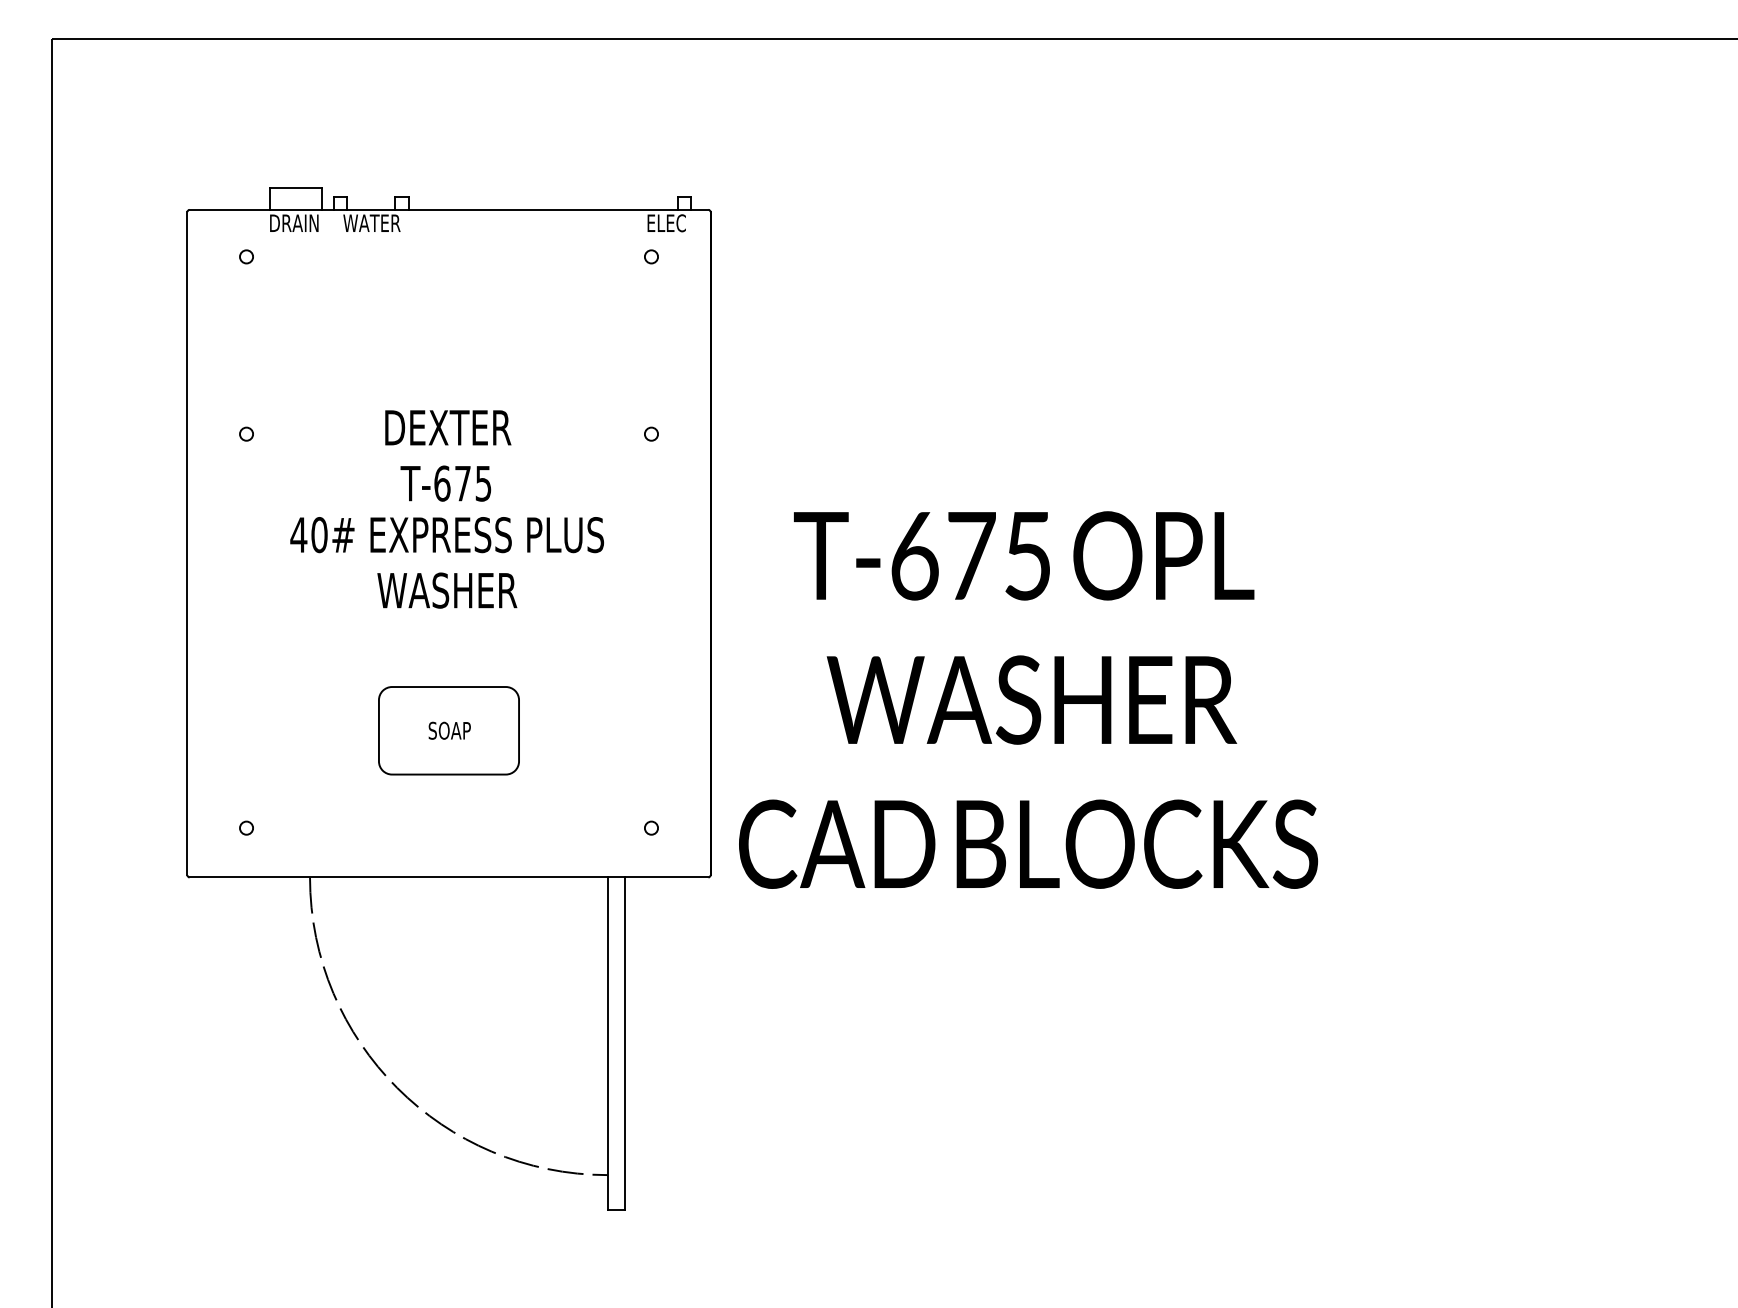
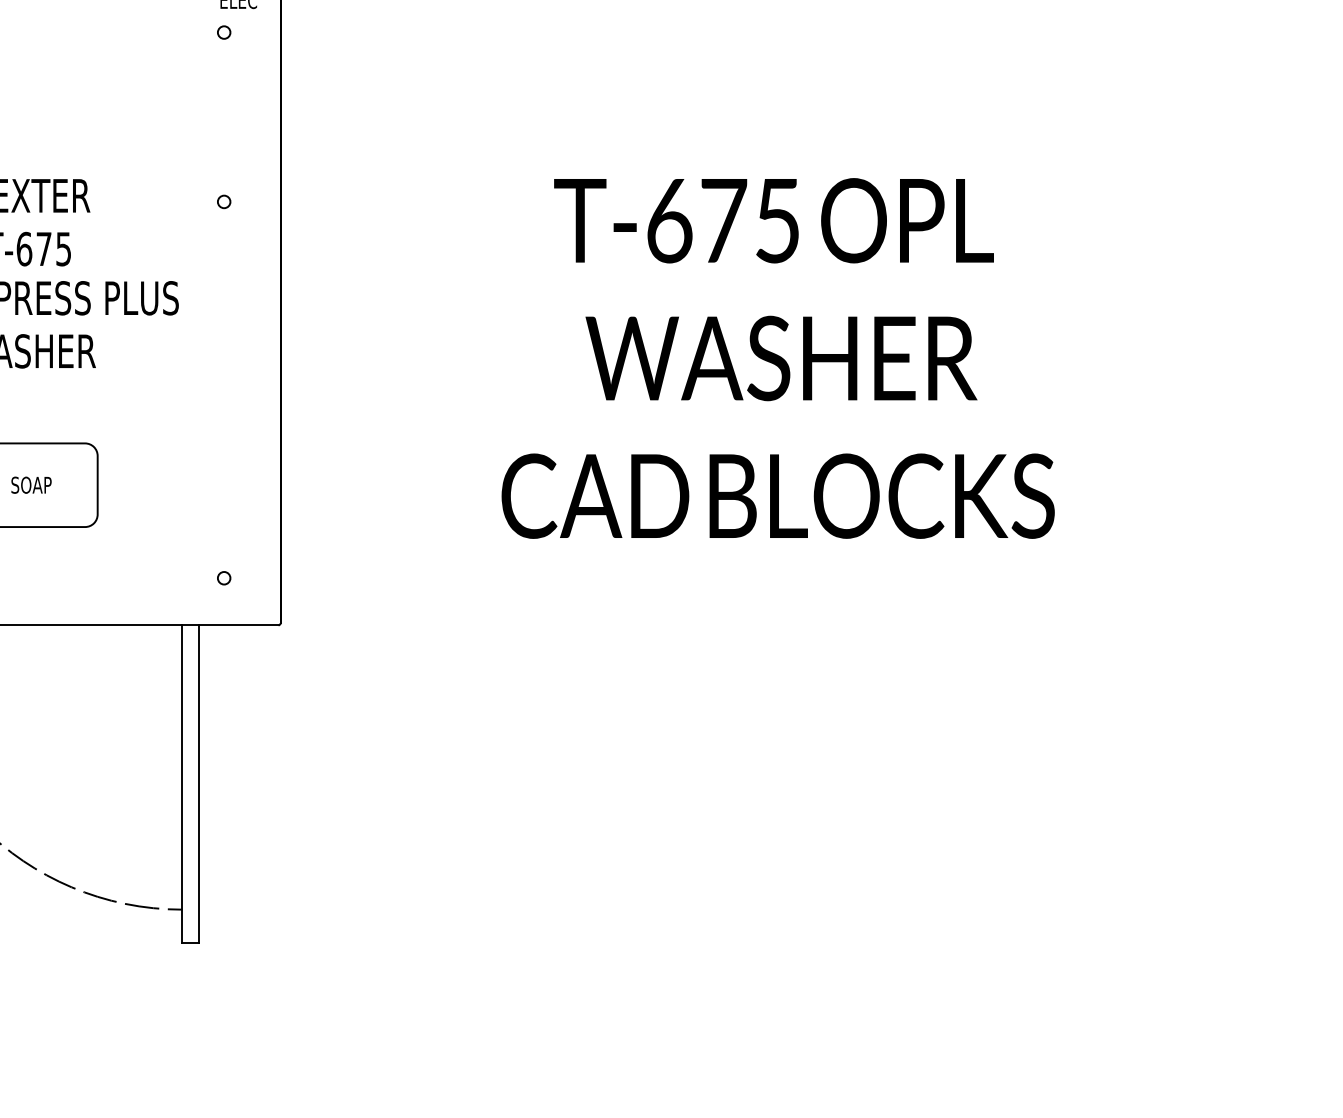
text: (1028, 699) -> (778, 357), moved

